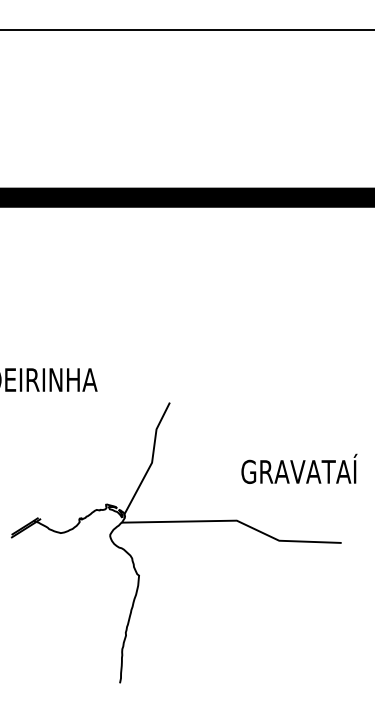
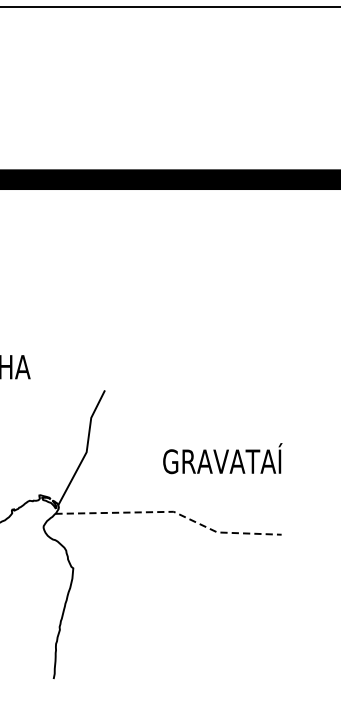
text: (299, 468) -> (222, 458), moved
line: (234, 520) -> (171, 511), solid -> dashed

